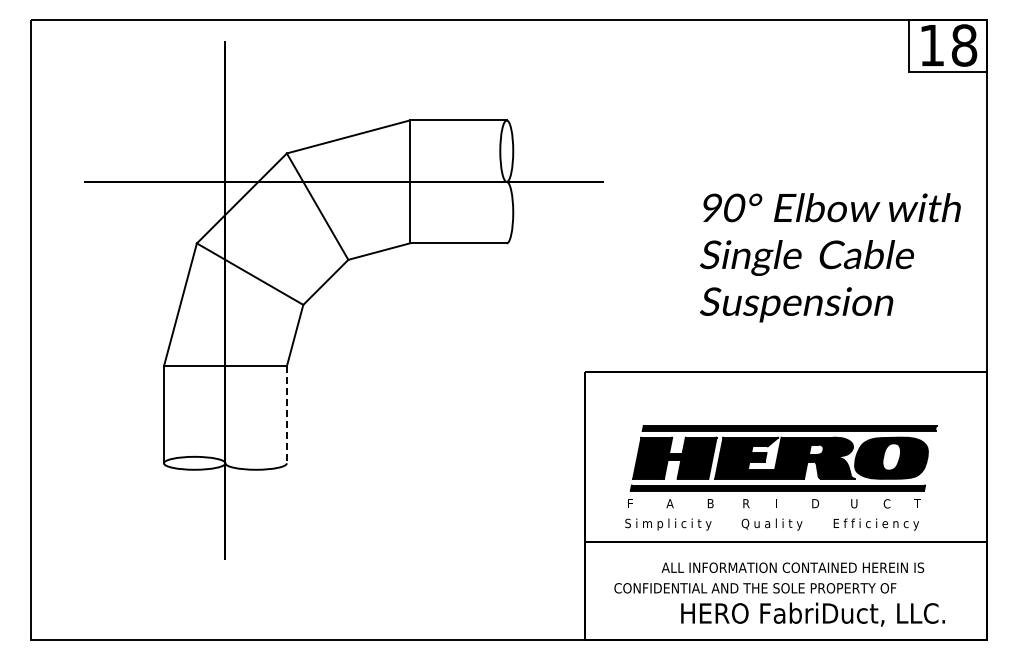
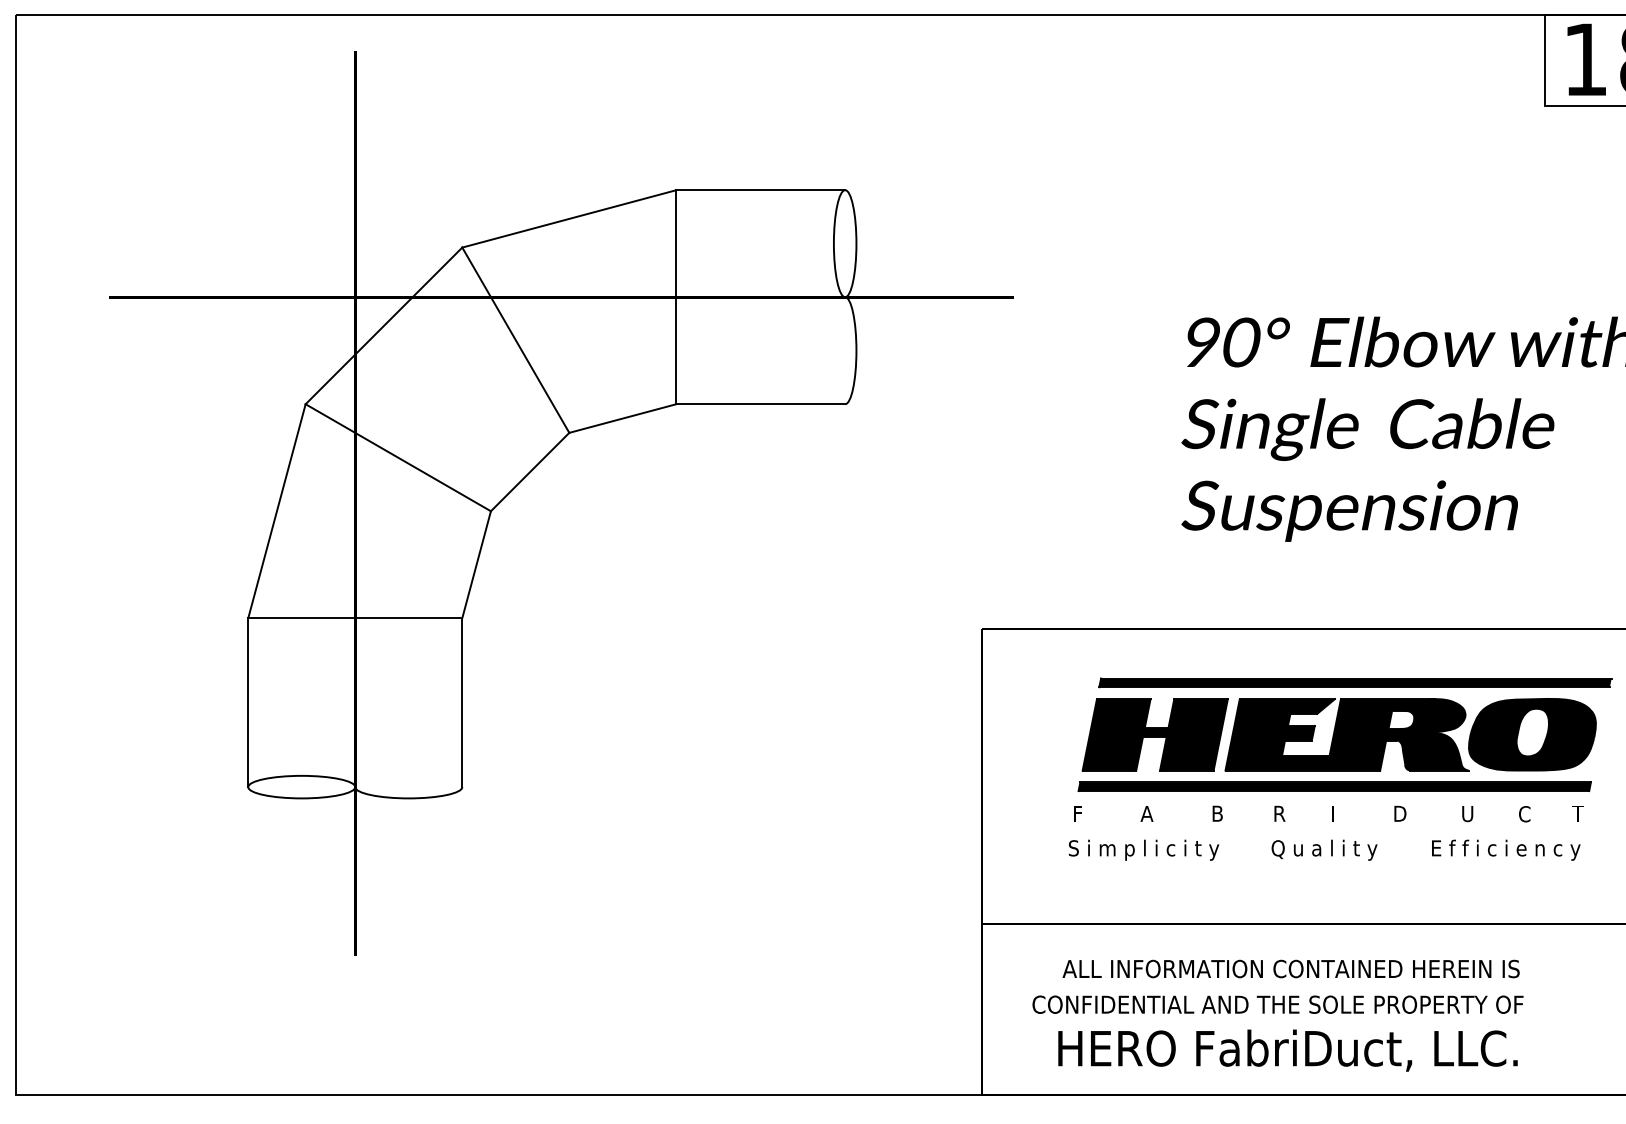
line: (286, 415) -> (461, 703), dashed -> solid
part: (781, 477) -> (1340, 768), moved
text: (792, 567) -> (1290, 968), moved
text: (812, 614) -> (1286, 1050), moved

